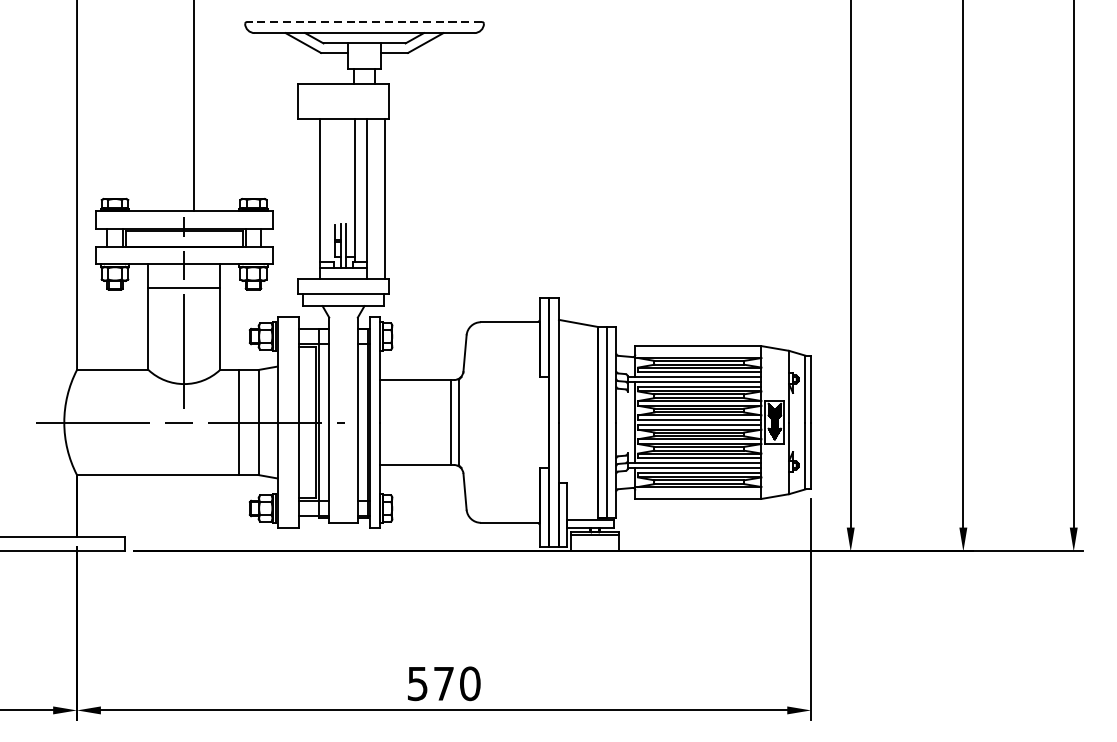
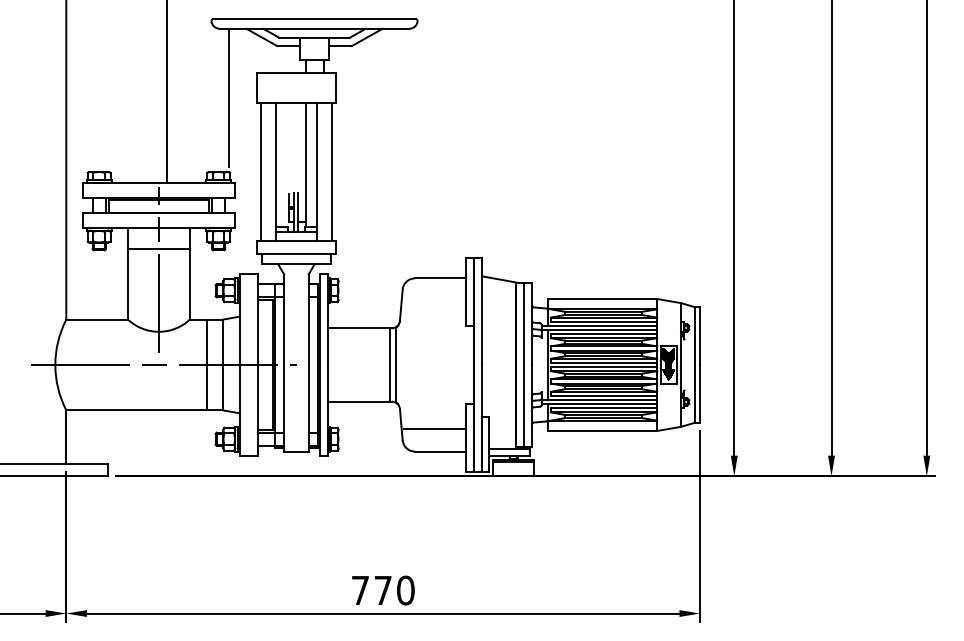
line: (364, 22) -> (314, 19), dashed -> solid
line: (266, 112) -> (229, 97), added
line: (301, 198) -> (260, 171), added
line: (503, 497) -> (434, 429), added
text: (417, 683) -> (360, 590), 570 -> 770

